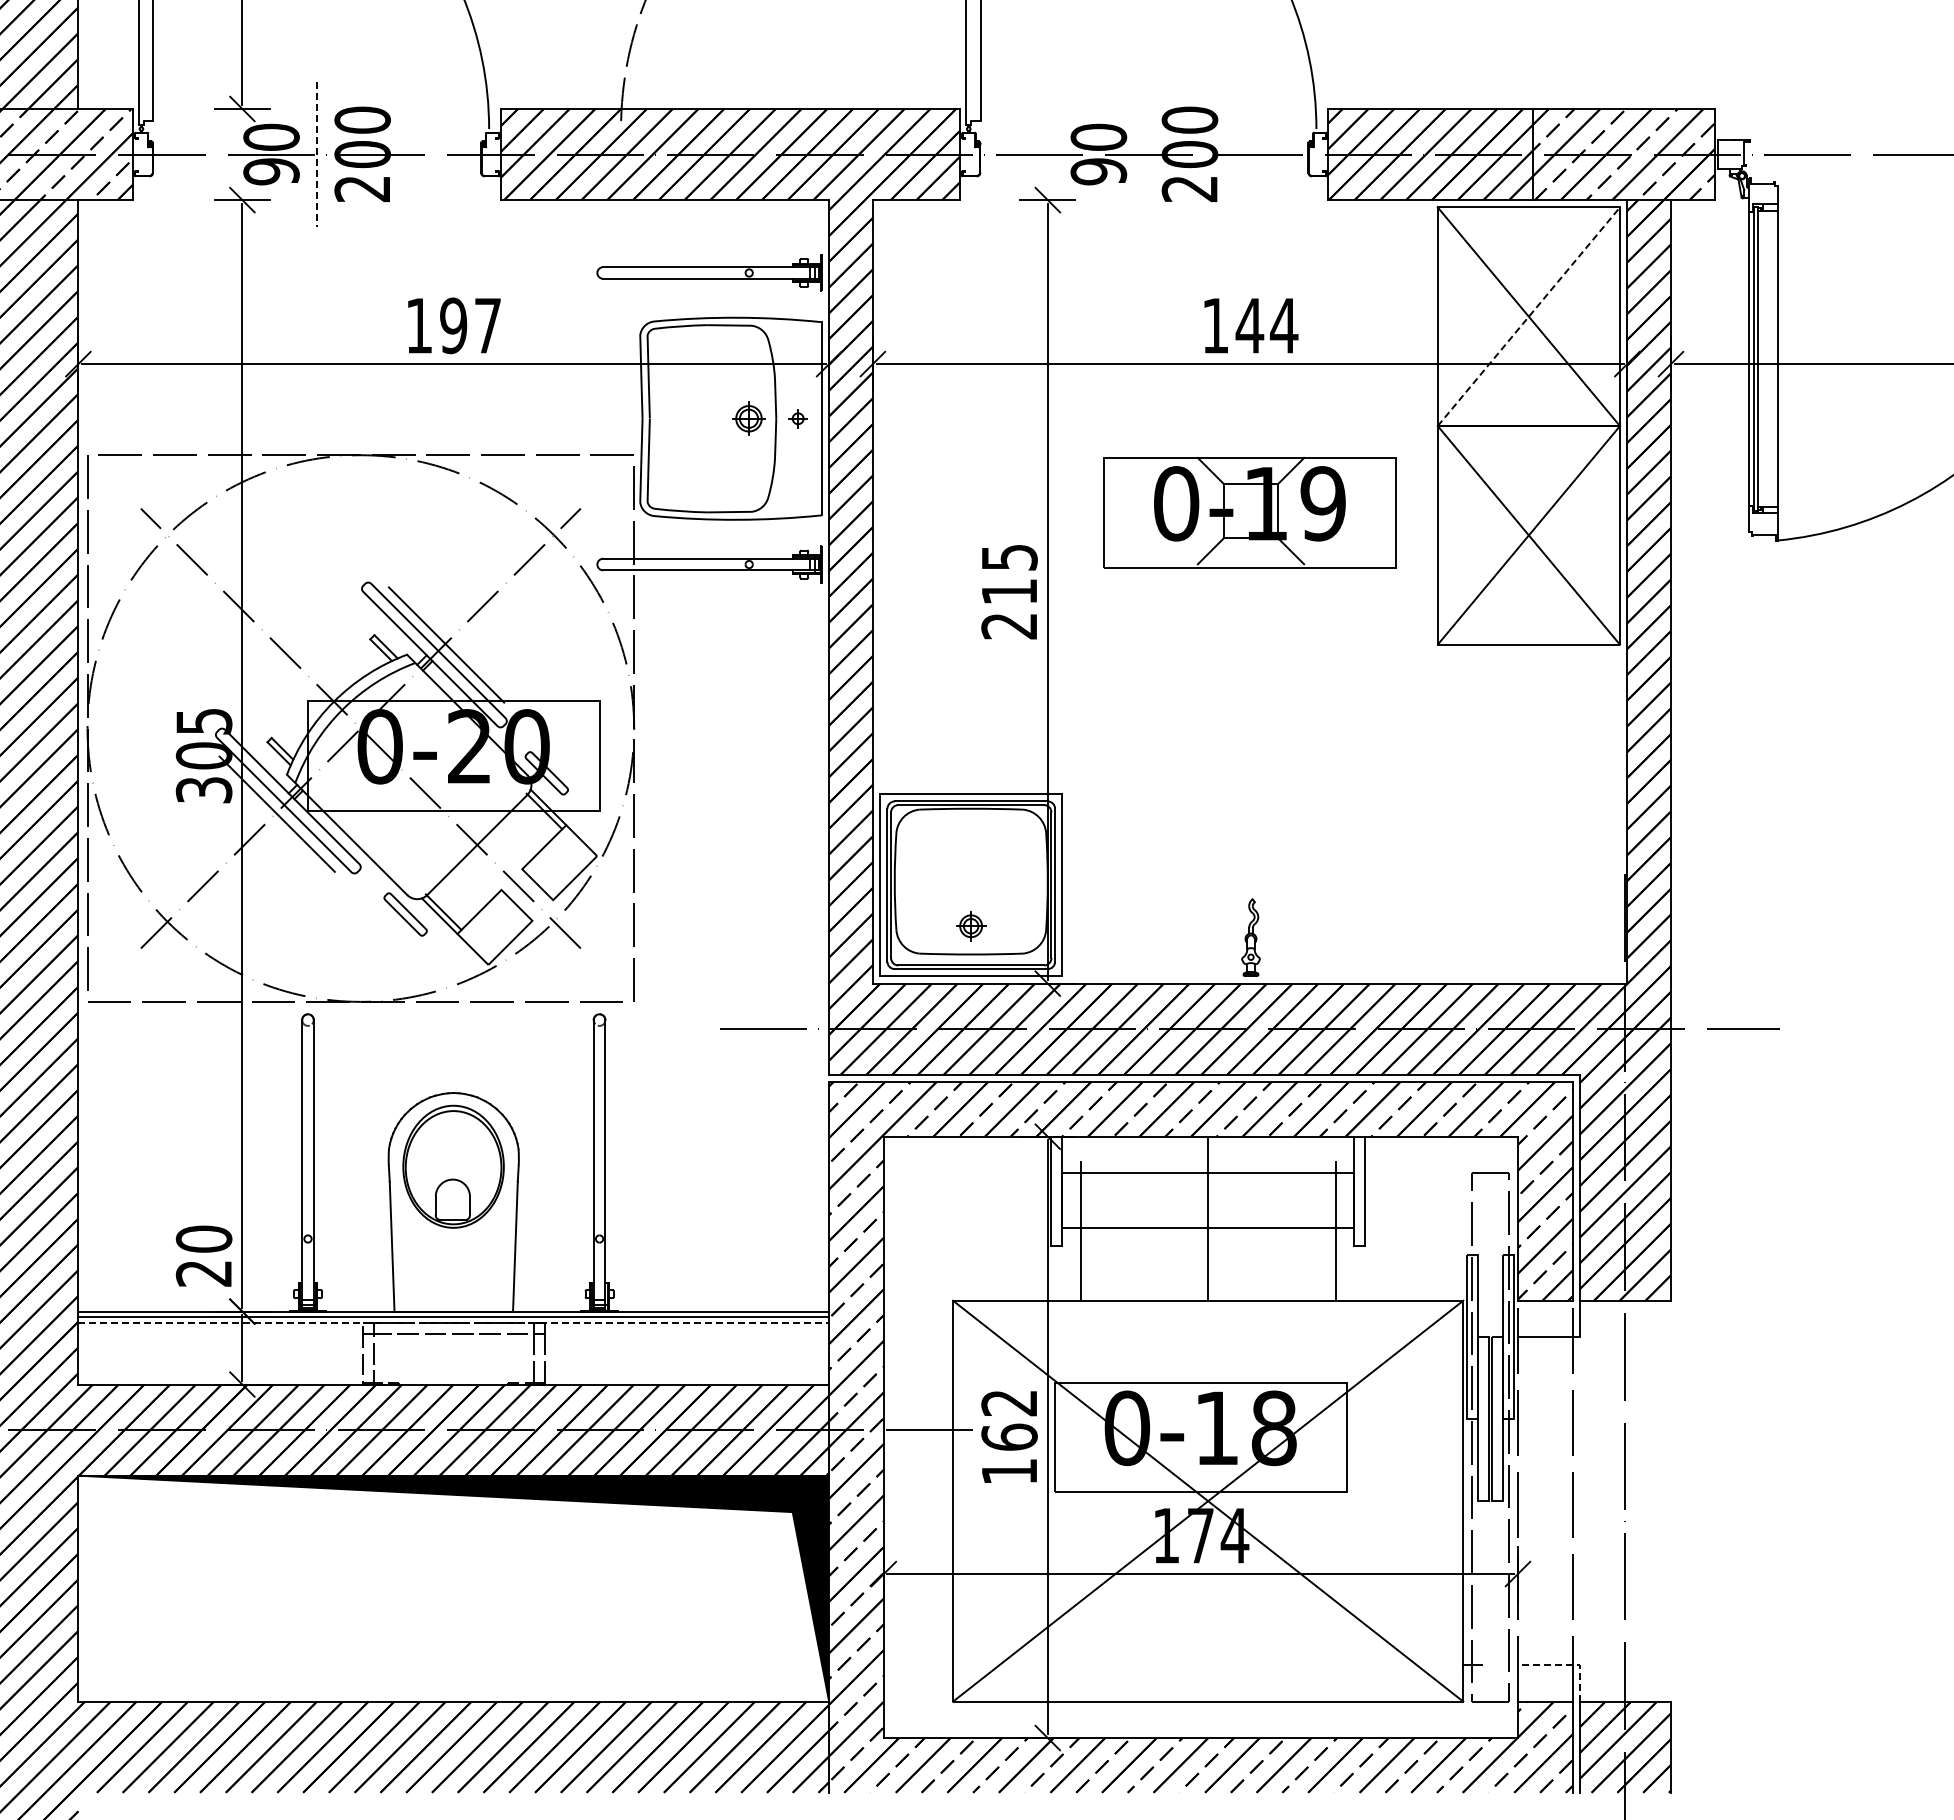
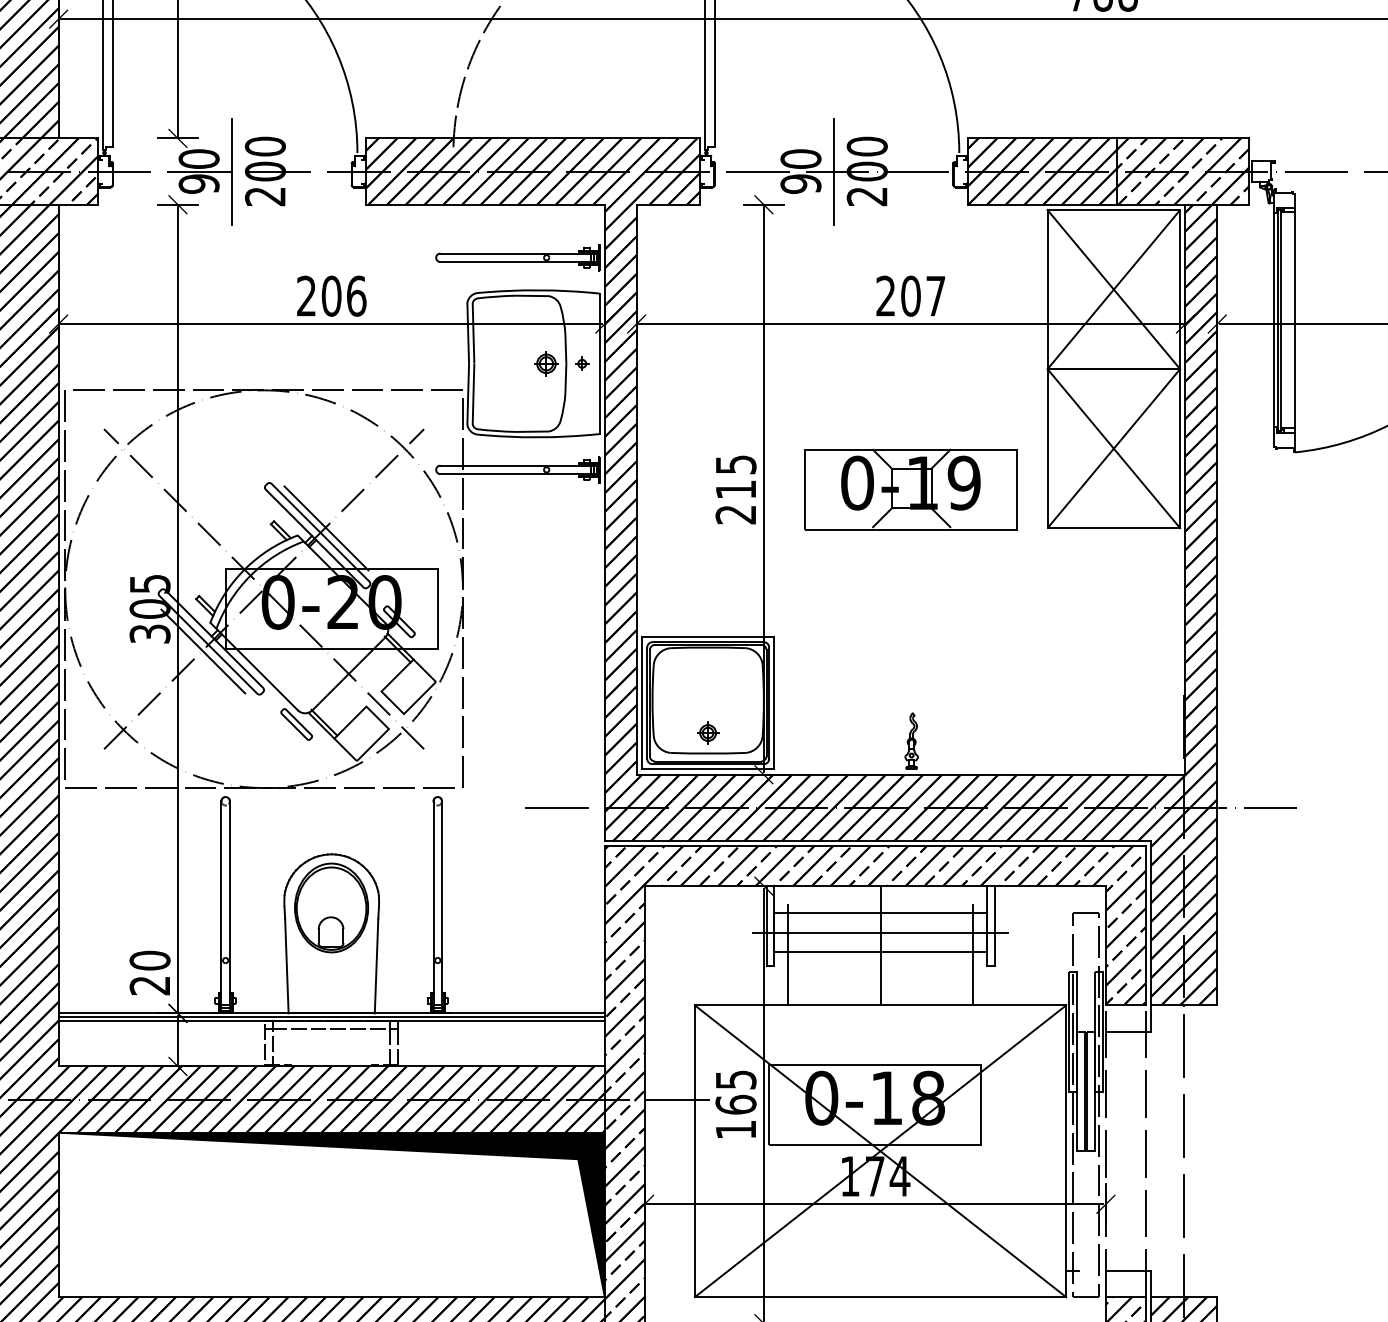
line: (317, 154) -> (232, 171), dashed -> solid
line: (1144, 154) -> (834, 171), added
line: (1529, 316) -> (1114, 289), dashed -> solid
text: (453, 325) -> (331, 295), 197 -> 206
text: (1250, 325) -> (911, 295), 144 -> 207
part: (1249, 512) -> (910, 489), moved
line: (1208, 1200) -> (880, 932), added
line: (454, 1322) -> (332, 1021), dashed -> solid
text: (1009, 1403) -> (736, 1080), 162 -> 165
line: (1567, 1665) -> (1141, 1270), dashed -> solid

